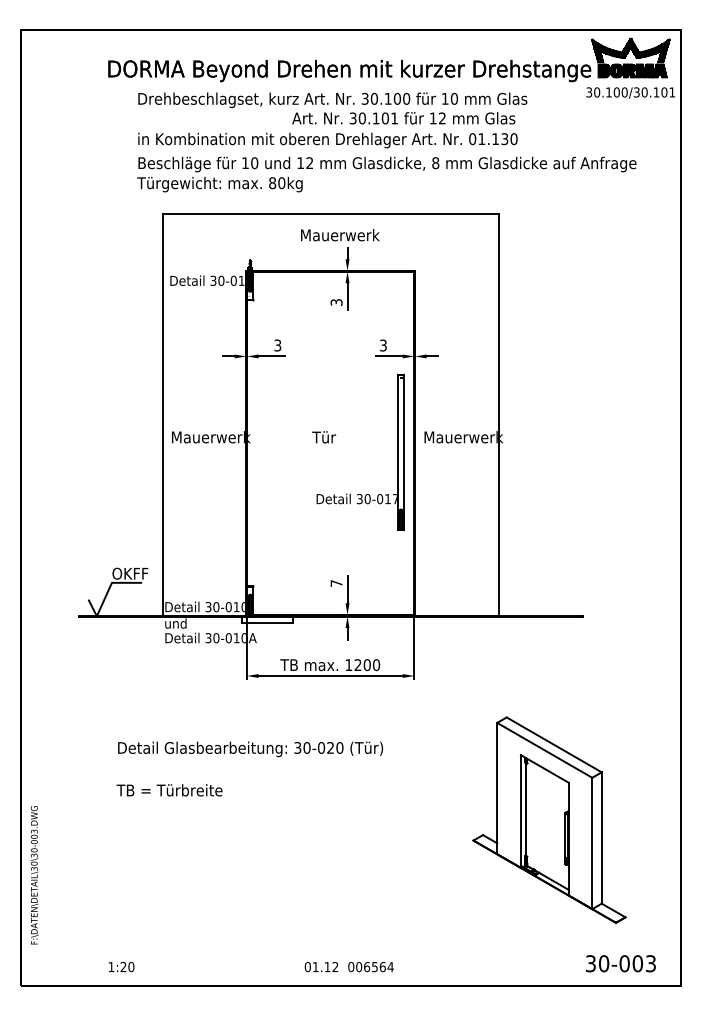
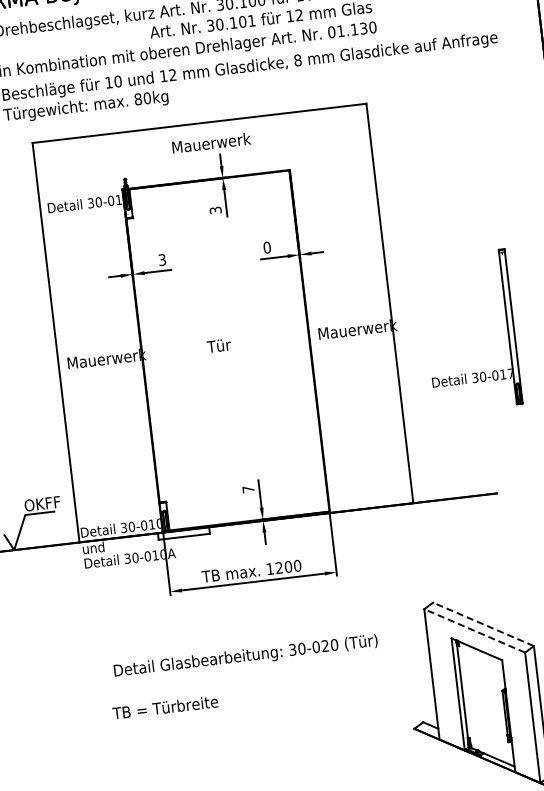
text: (382, 345) -> (266, 247), 3 -> 0
part: (397, 452) -> (507, 327), moved
line: (554, 744) -> (483, 623), solid -> dashed
text: (250, 749) -> (245, 656), moved
line: (544, 750) -> (474, 631), solid -> dashed
text: (169, 790) -> (165, 707), moved

